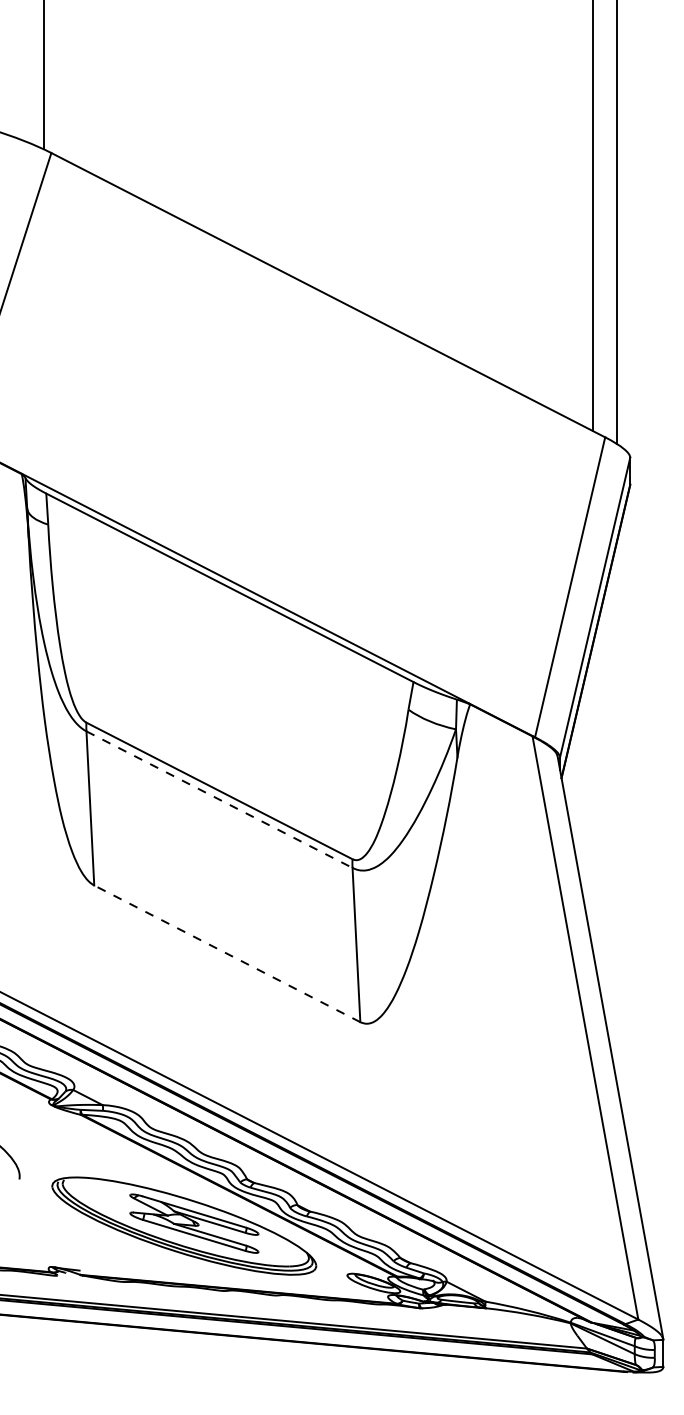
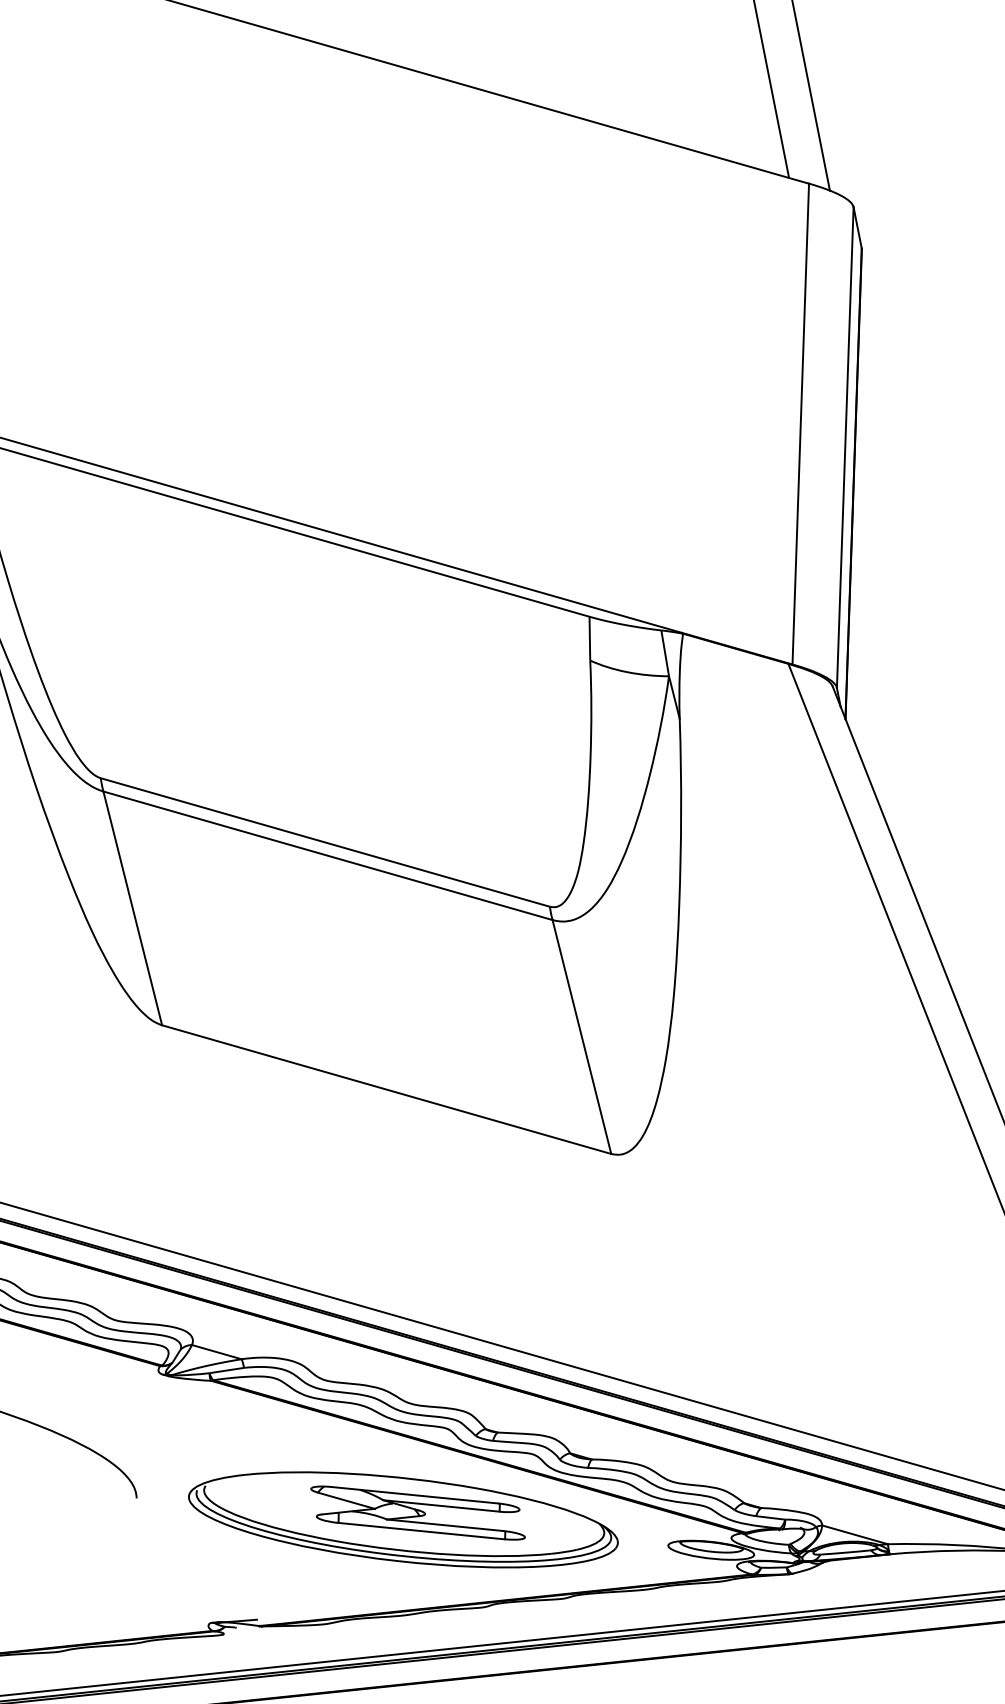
line: (219, 799) -> (327, 855), dashed -> solid
line: (227, 953) -> (386, 1089), dashed -> solid

